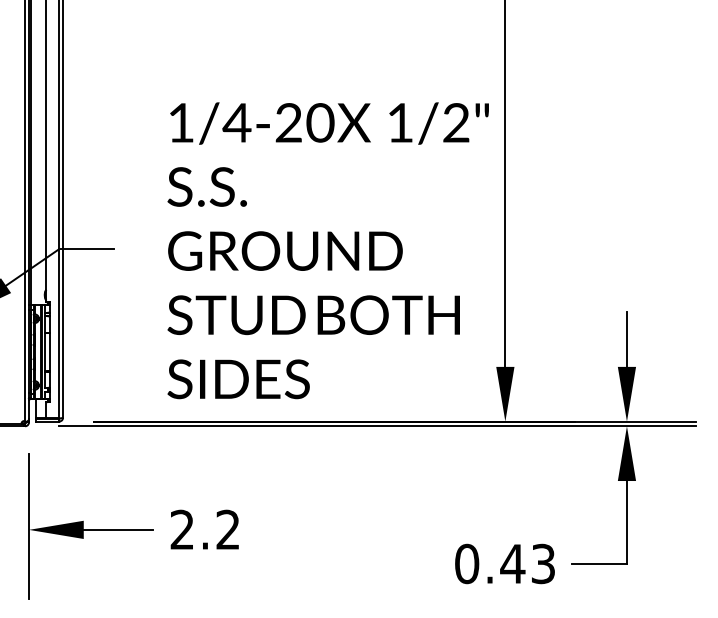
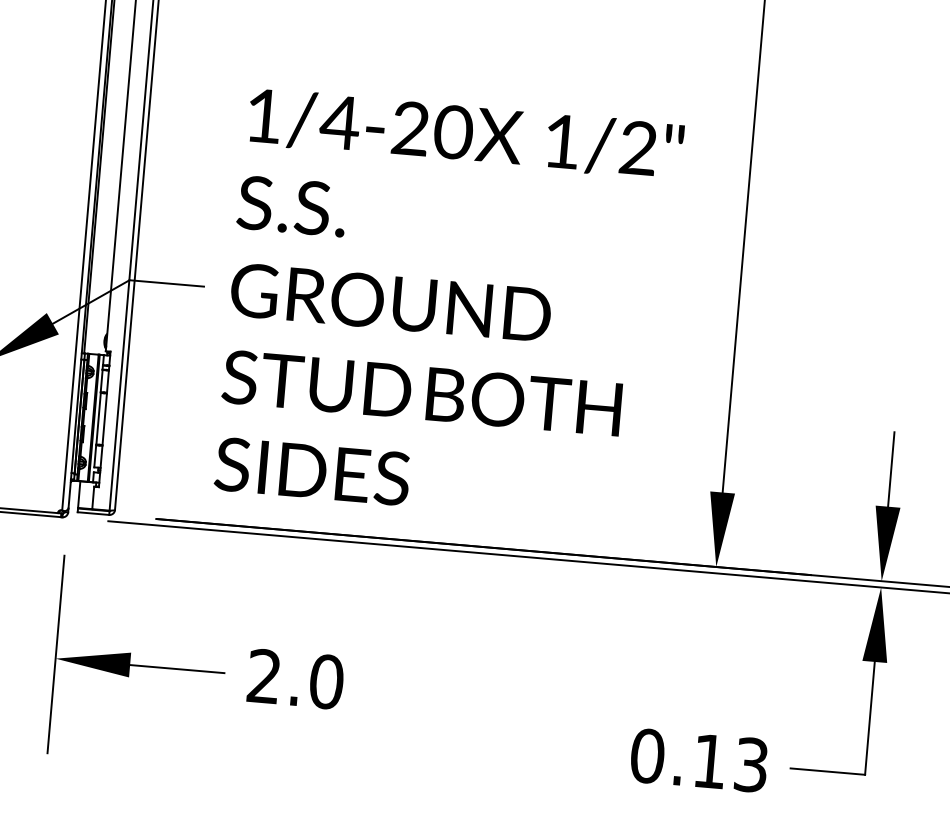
text: (327, 250) -> (448, 306), moved
text: (228, 529) -> (327, 681), 2.2 -> 2.0
text: (512, 563) -> (709, 760), 0.43 -> 0.13

